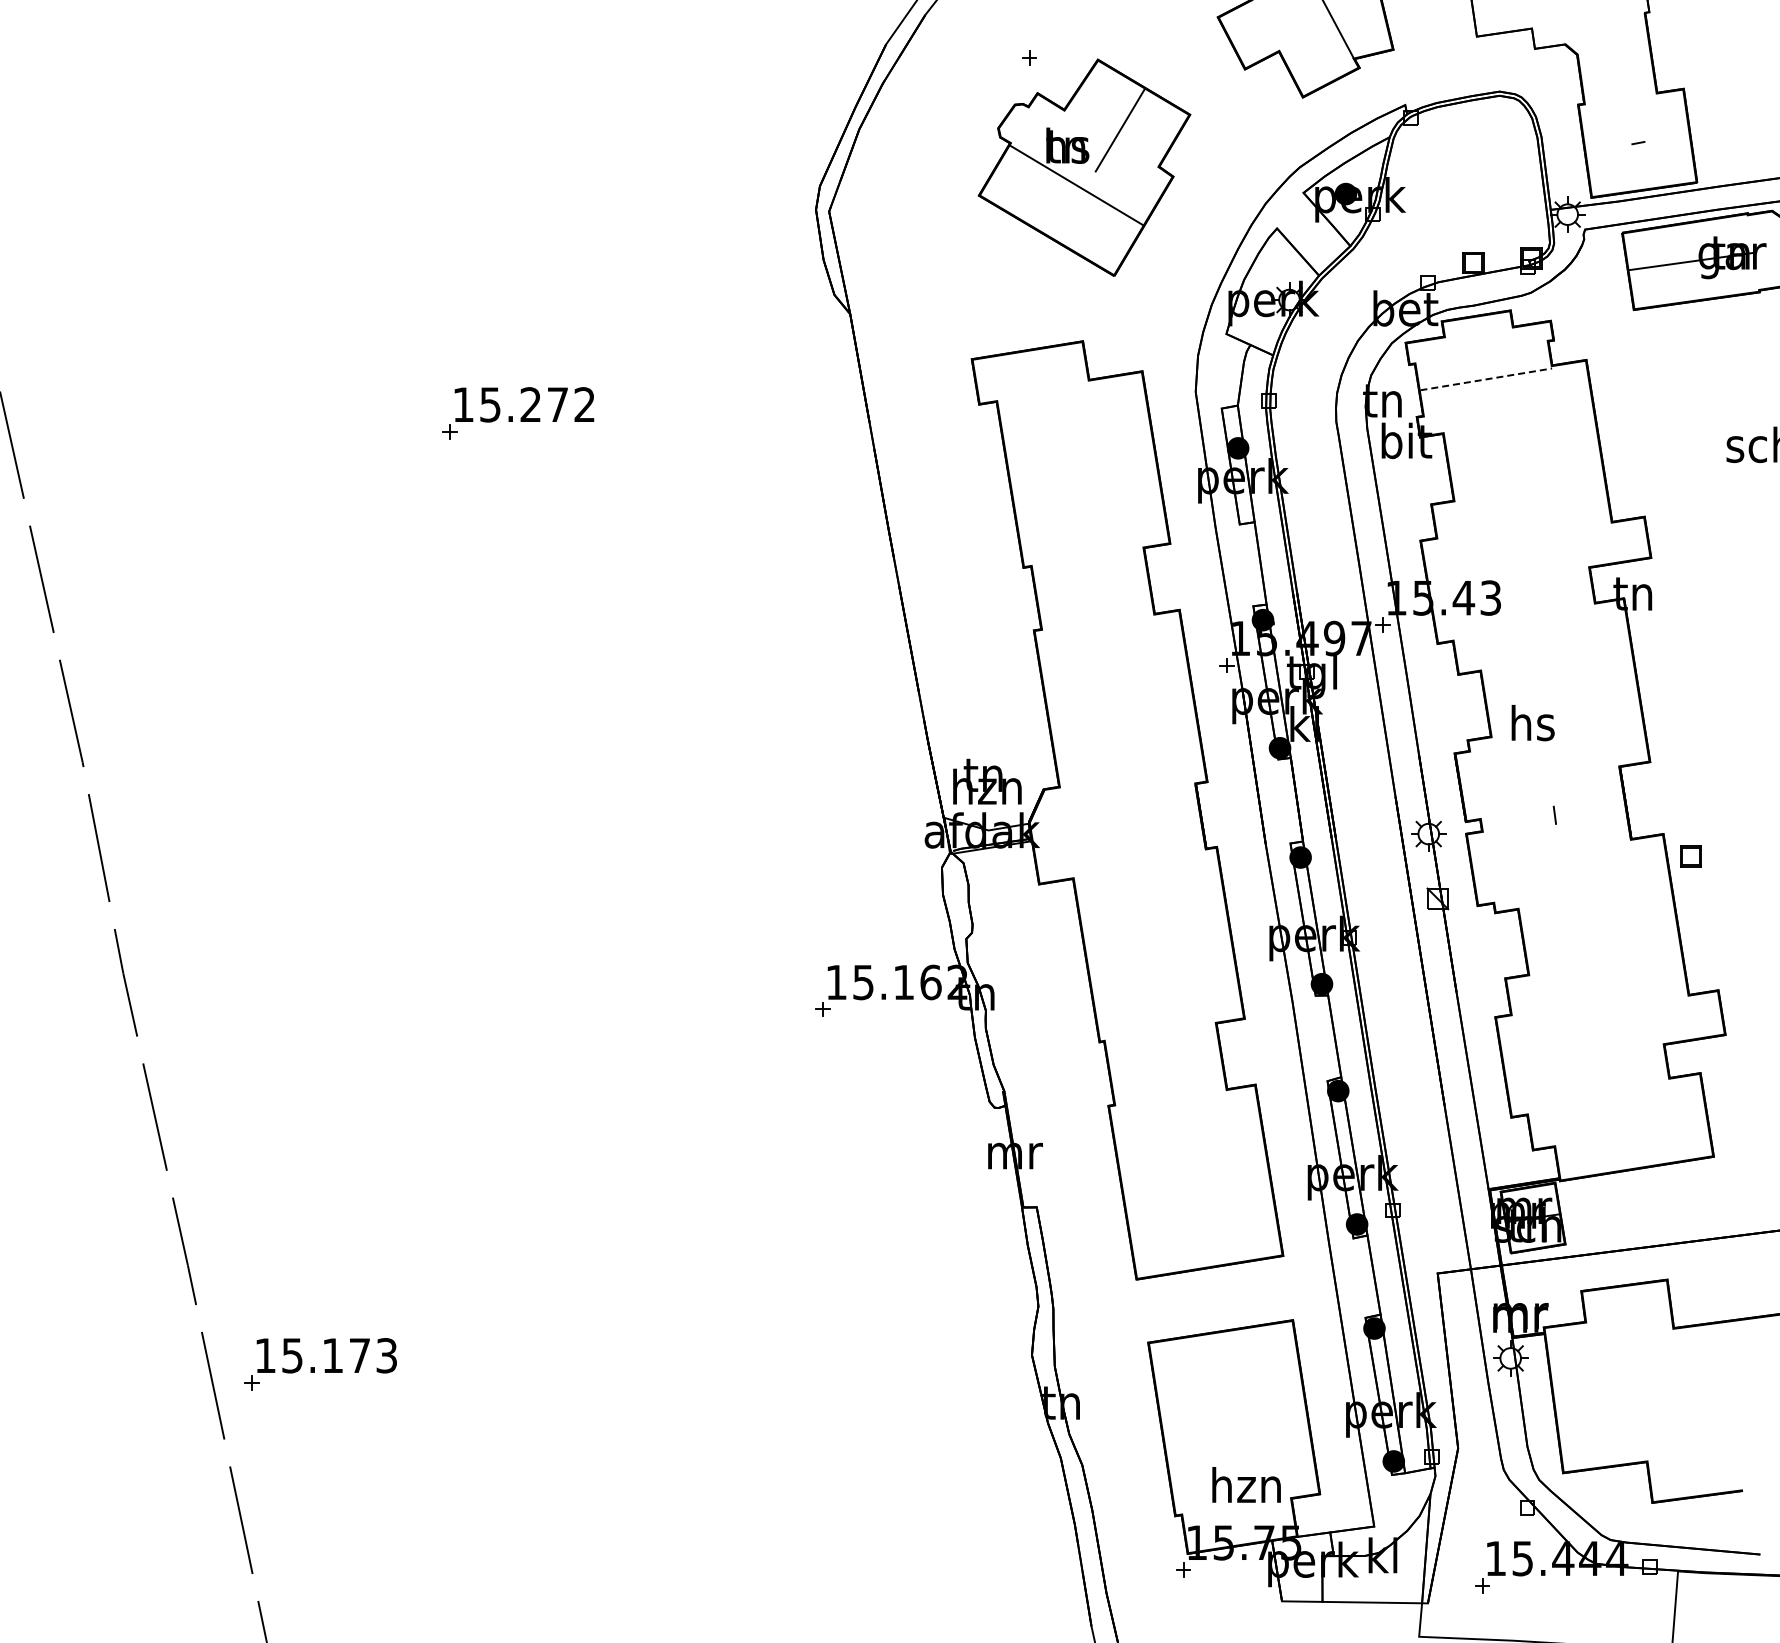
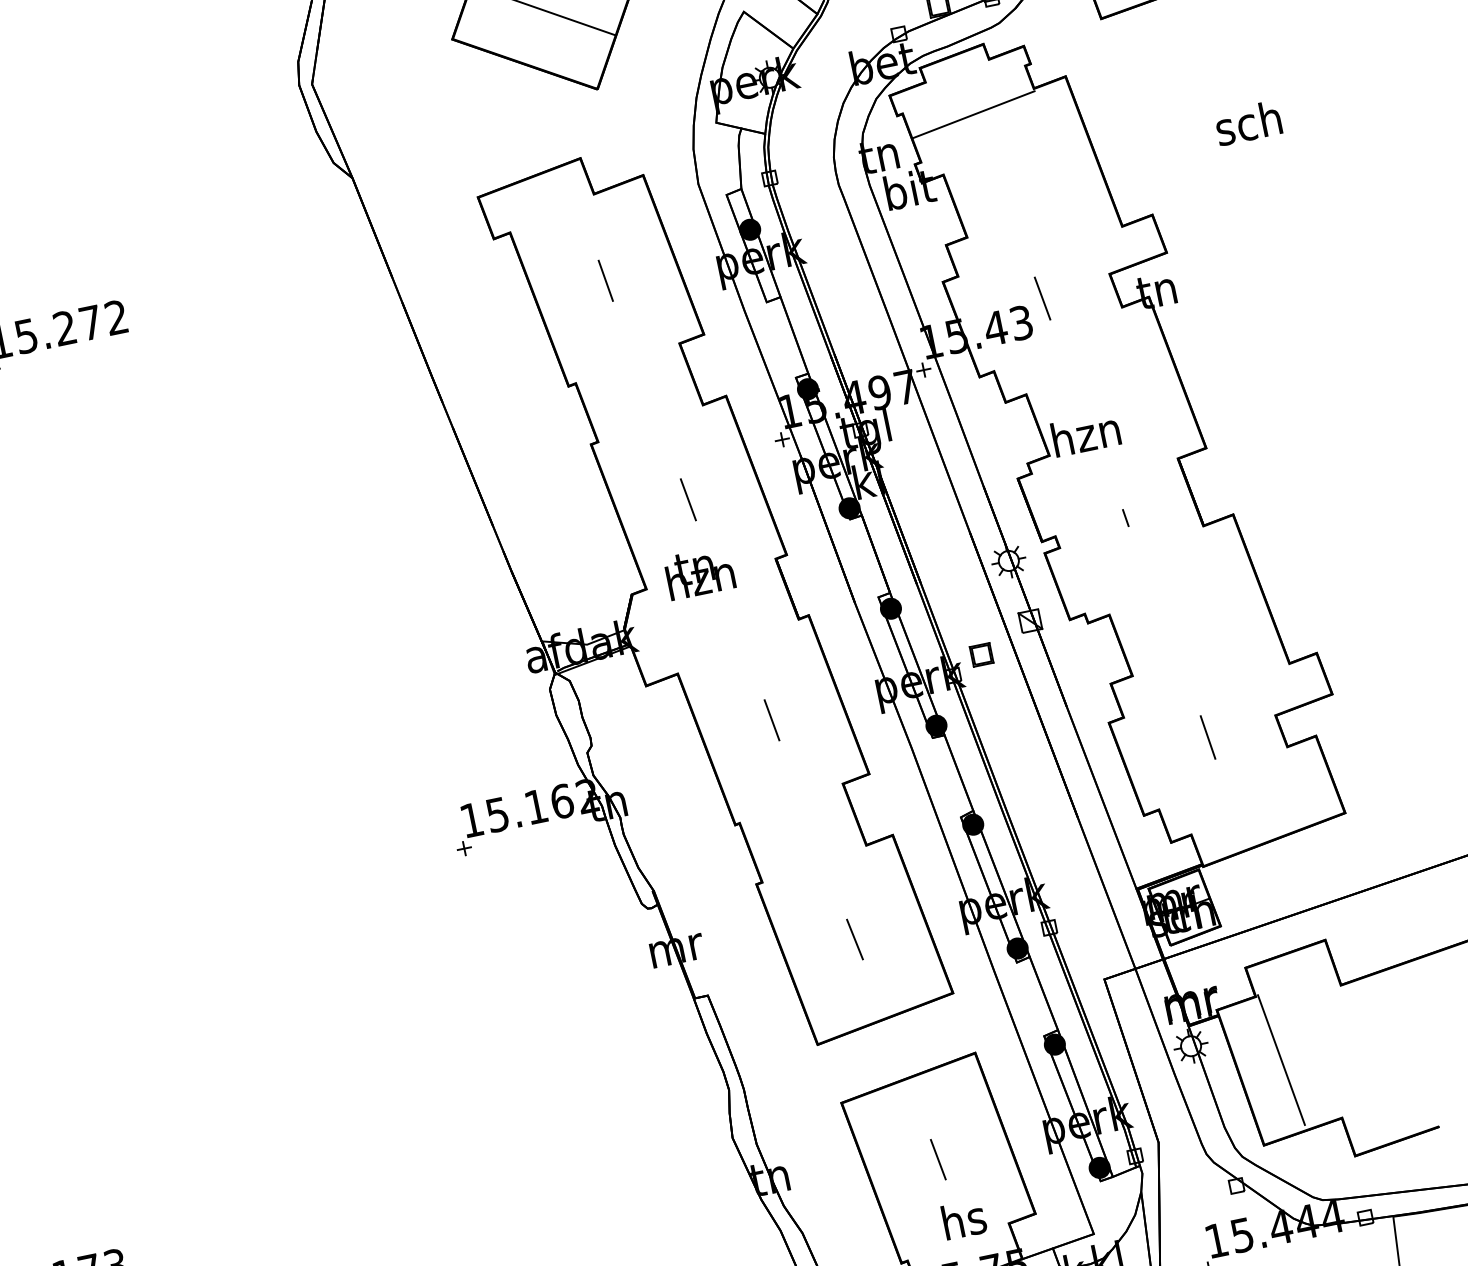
line: (1486, 379) -> (974, 114), dashed -> solid
line: (1082, 469) -> (605, 280), added
line: (1516, 577) -> (1041, 298), added
line: (1119, 706) -> (687, 500), added
text: (1532, 723) -> (1086, 434), hs -> hzn
text: (987, 781) -> (699, 572), moved
part: (1690, 856) -> (981, 654), moved
line: (1158, 944) -> (772, 720), added
line: (1591, 1052) -> (1207, 737), added
line: (1195, 1181) -> (854, 939), added
line: (1598, 1391) -> (1281, 1060), added
line: (1233, 1419) -> (938, 1159), added
text: (1246, 1485) -> (963, 1220), hzn -> hs

